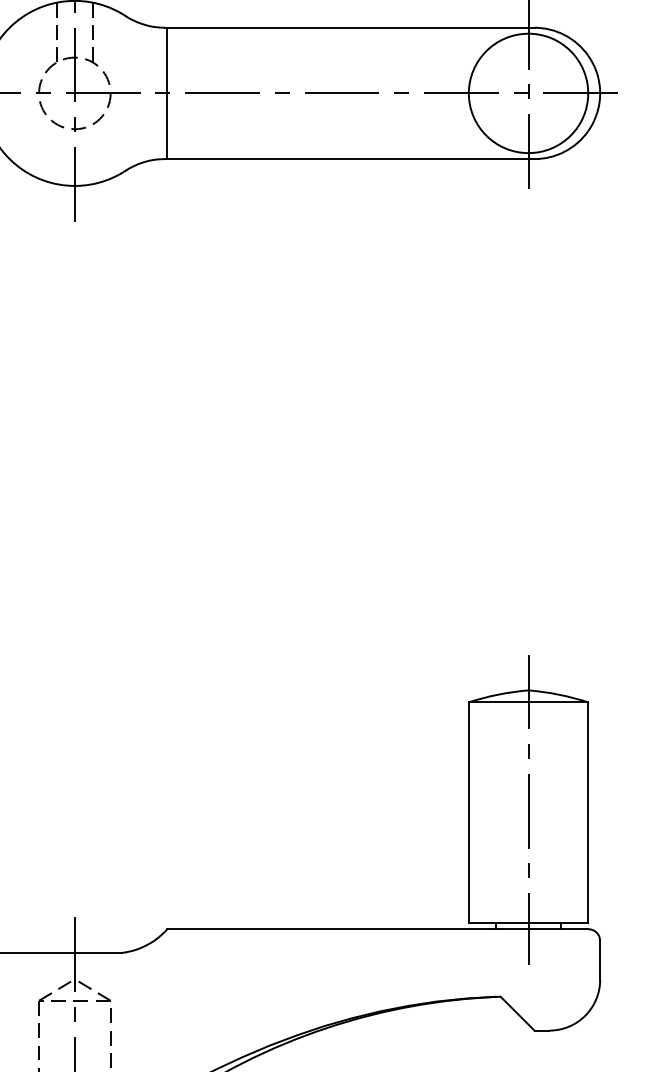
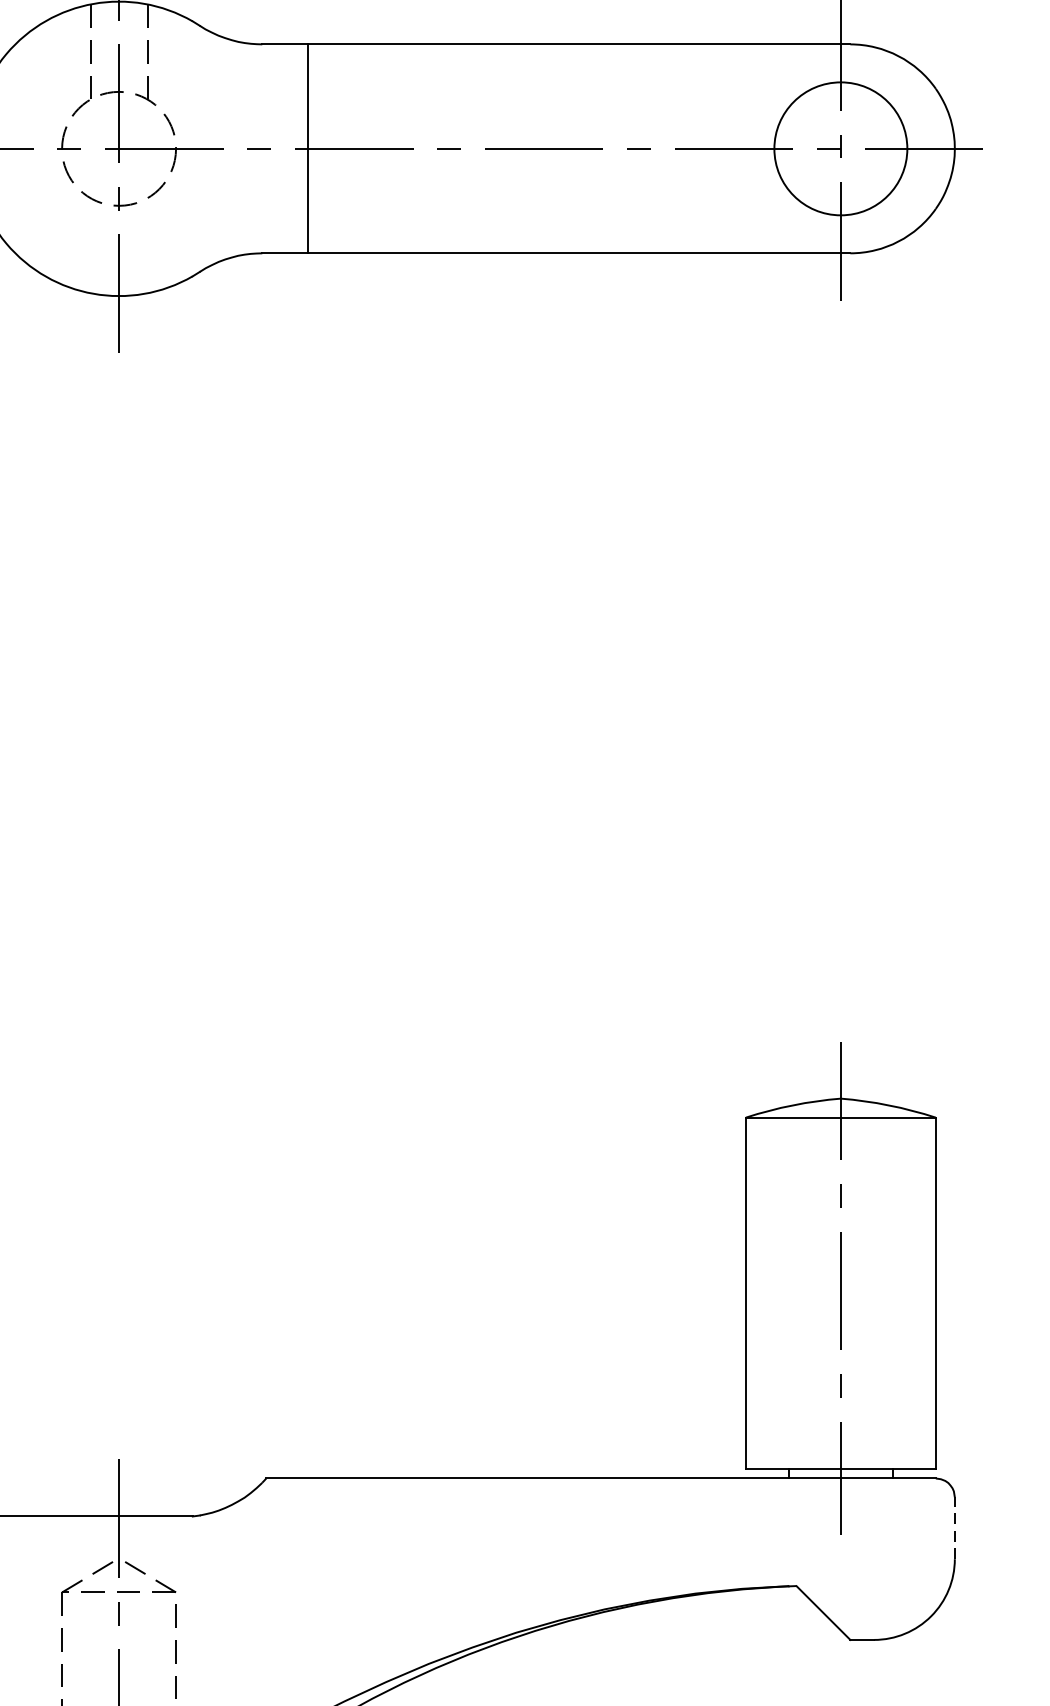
line: (167, 93) -> (307, 148), moved
circle: (528, 93) -> (840, 148), size x0.7
line: (600, 959) -> (955, 1526), solid -> dashed

